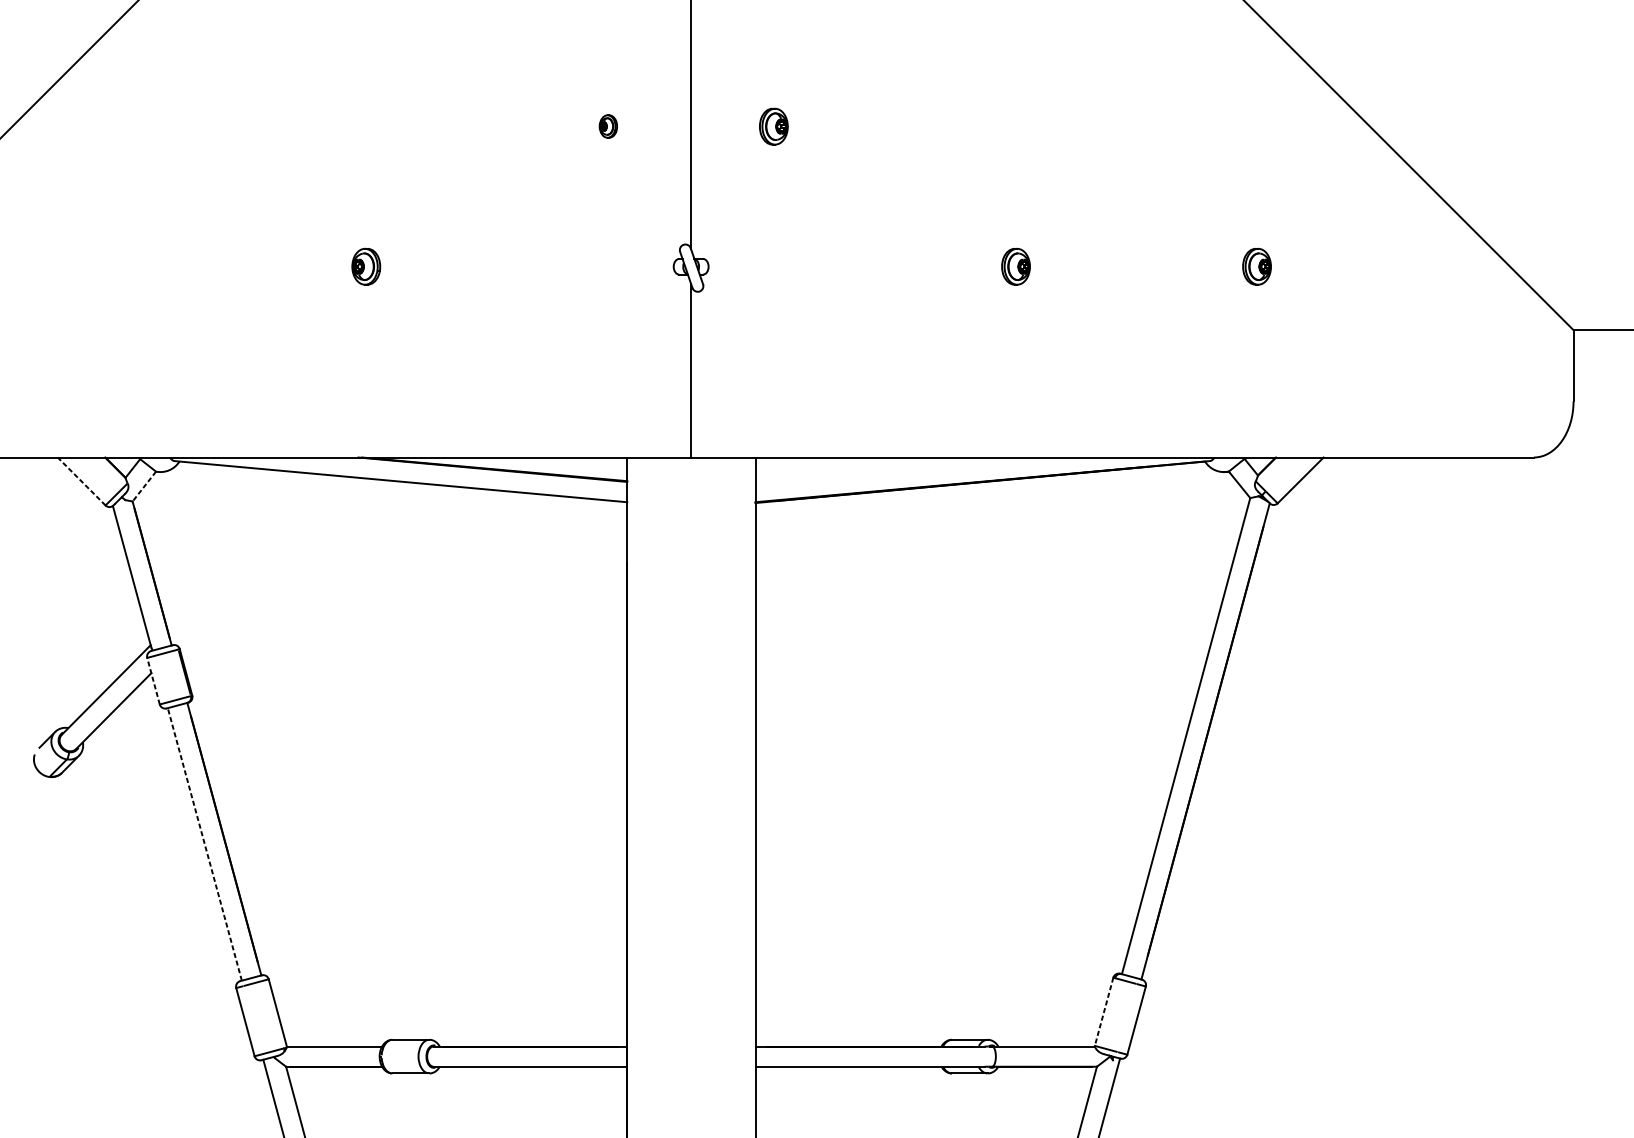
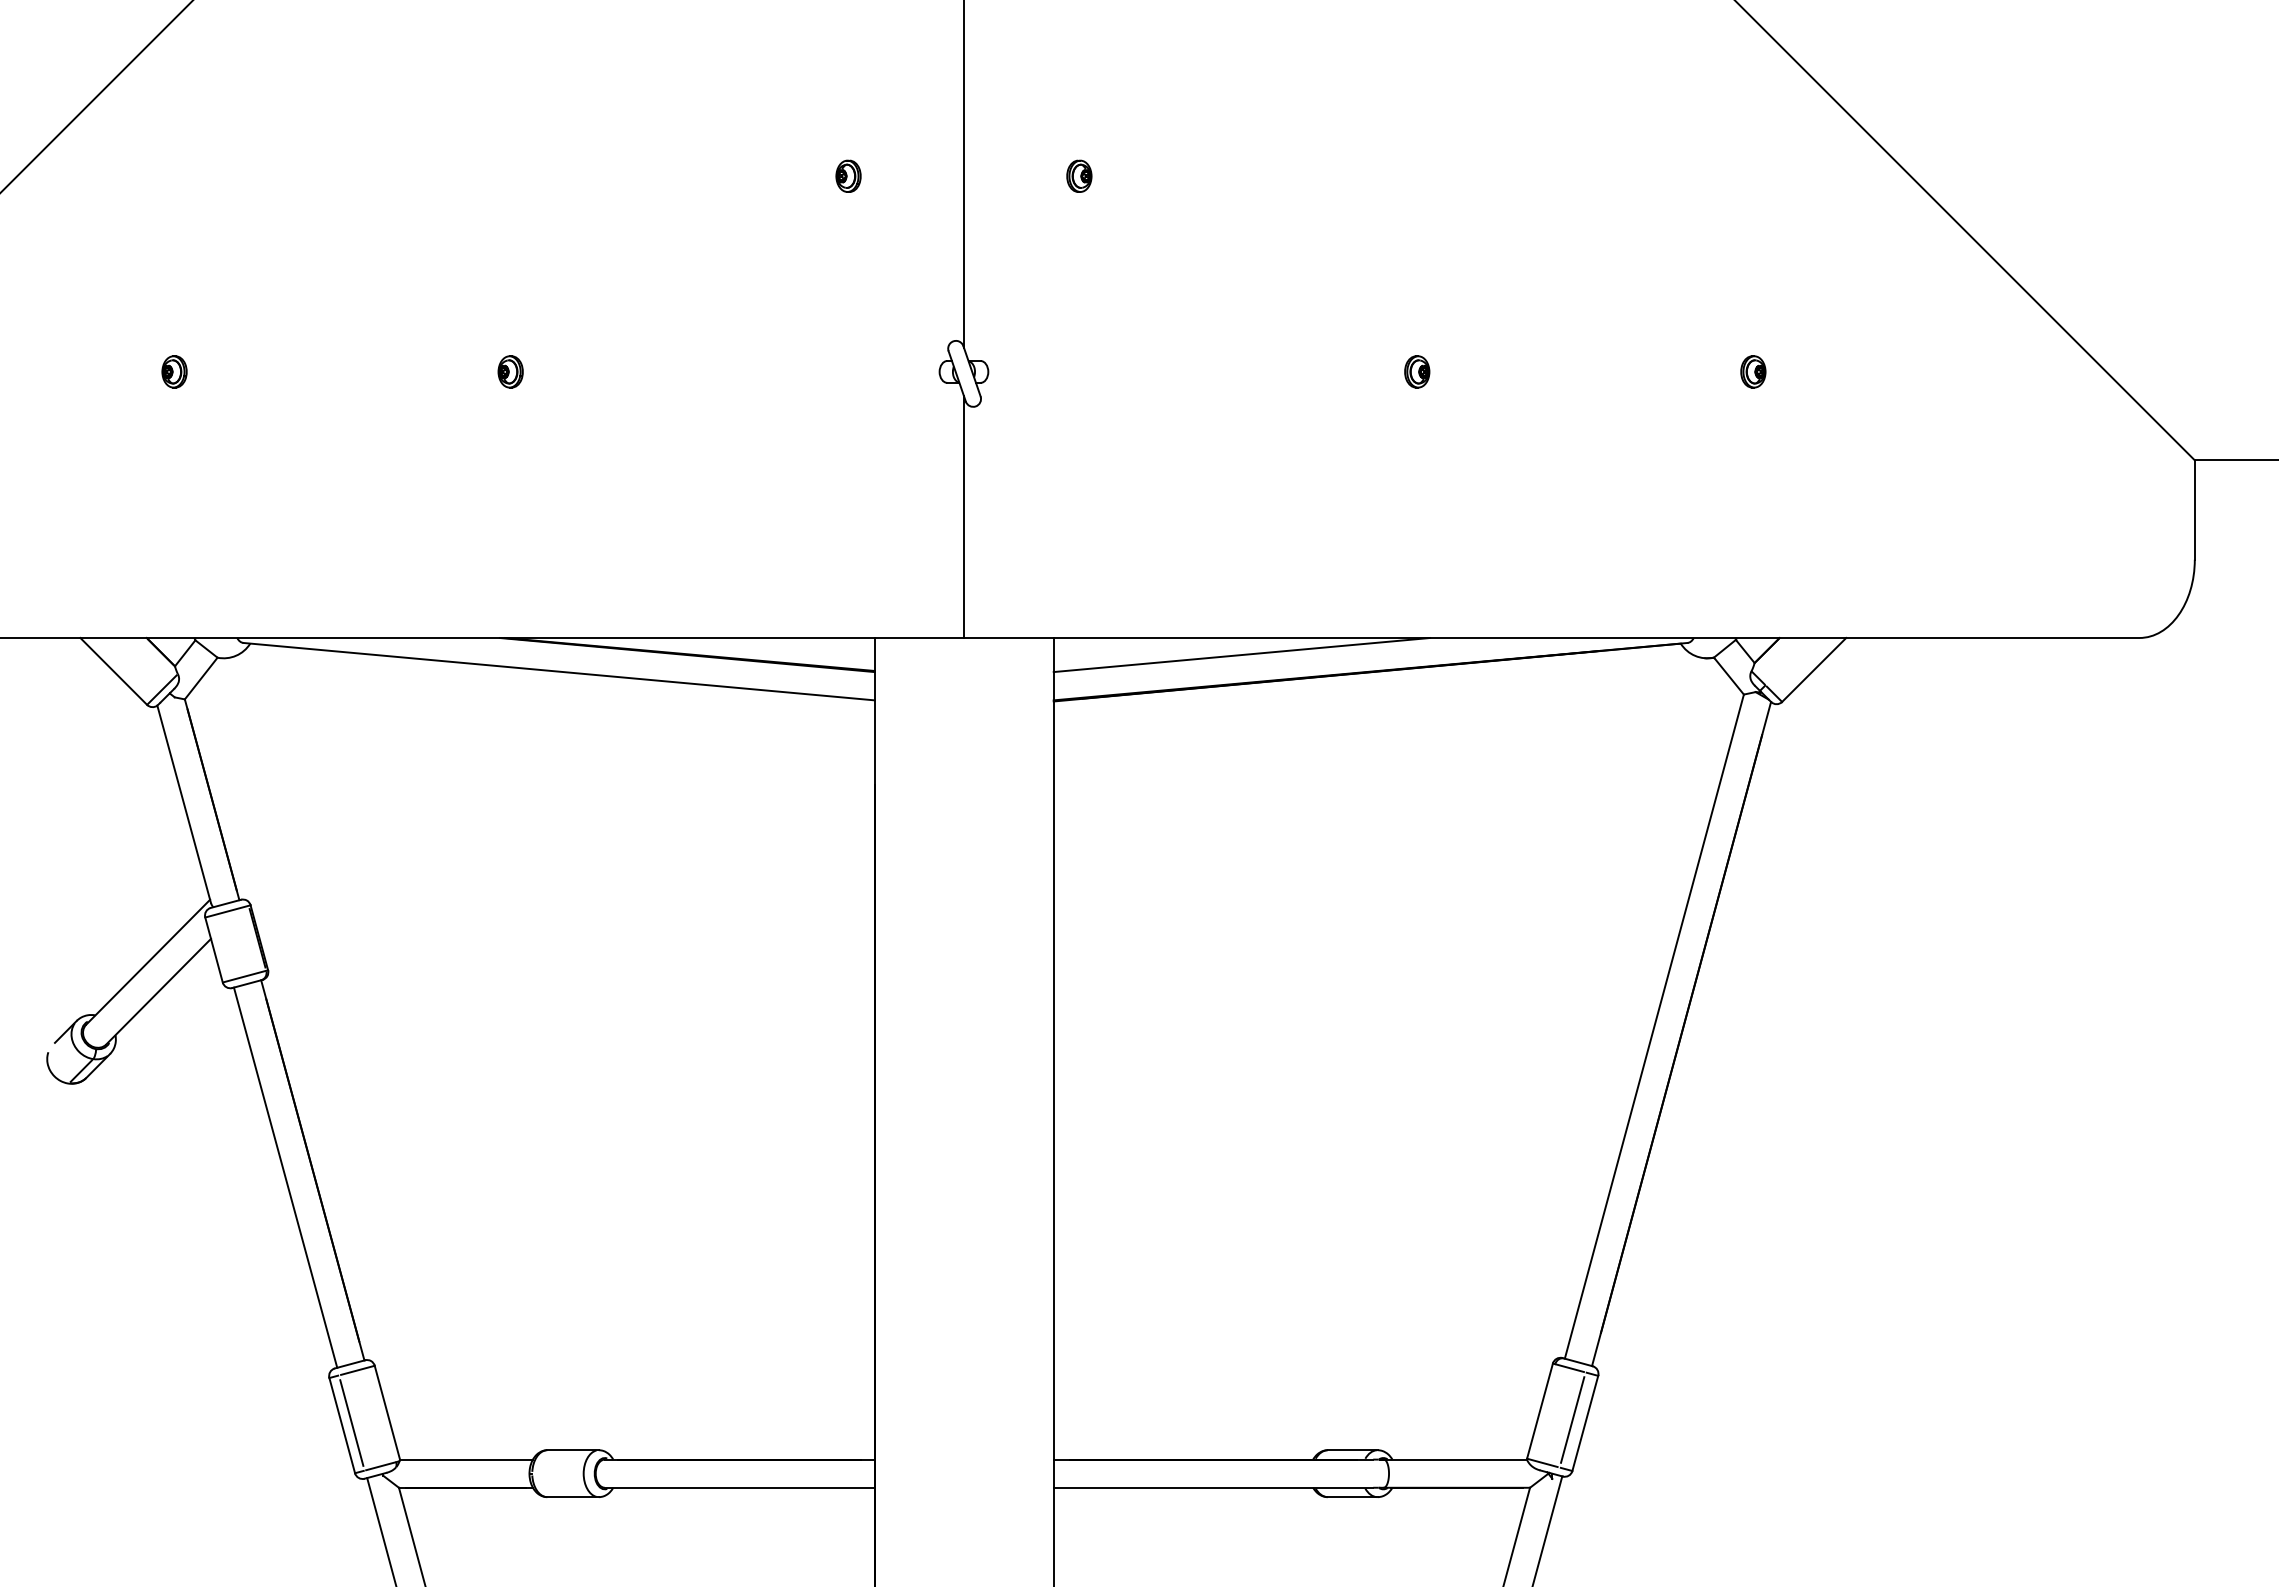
part: (773, 125) -> (1079, 175), size x0.62
part: (125, 266) -> (174, 371), added
part: (366, 266) -> (510, 371), size x0.62
part: (1016, 266) -> (1417, 371), size x0.62
part: (1257, 266) -> (1753, 371), size x0.62
line: (890, 470) -> (1241, 655), added
line: (81, 481) -> (113, 671), dashed -> solid
line: (144, 486) -> (201, 678), dashed -> solid
line: (153, 681) -> (214, 950), dashed -> solid
line: (204, 844) -> (285, 1177), dashed -> solid
line: (1103, 1012) -> (1539, 1411), dashed -> solid
line: (1127, 1017) -> (1572, 1419), added
line: (252, 1019) -> (351, 1422), added

